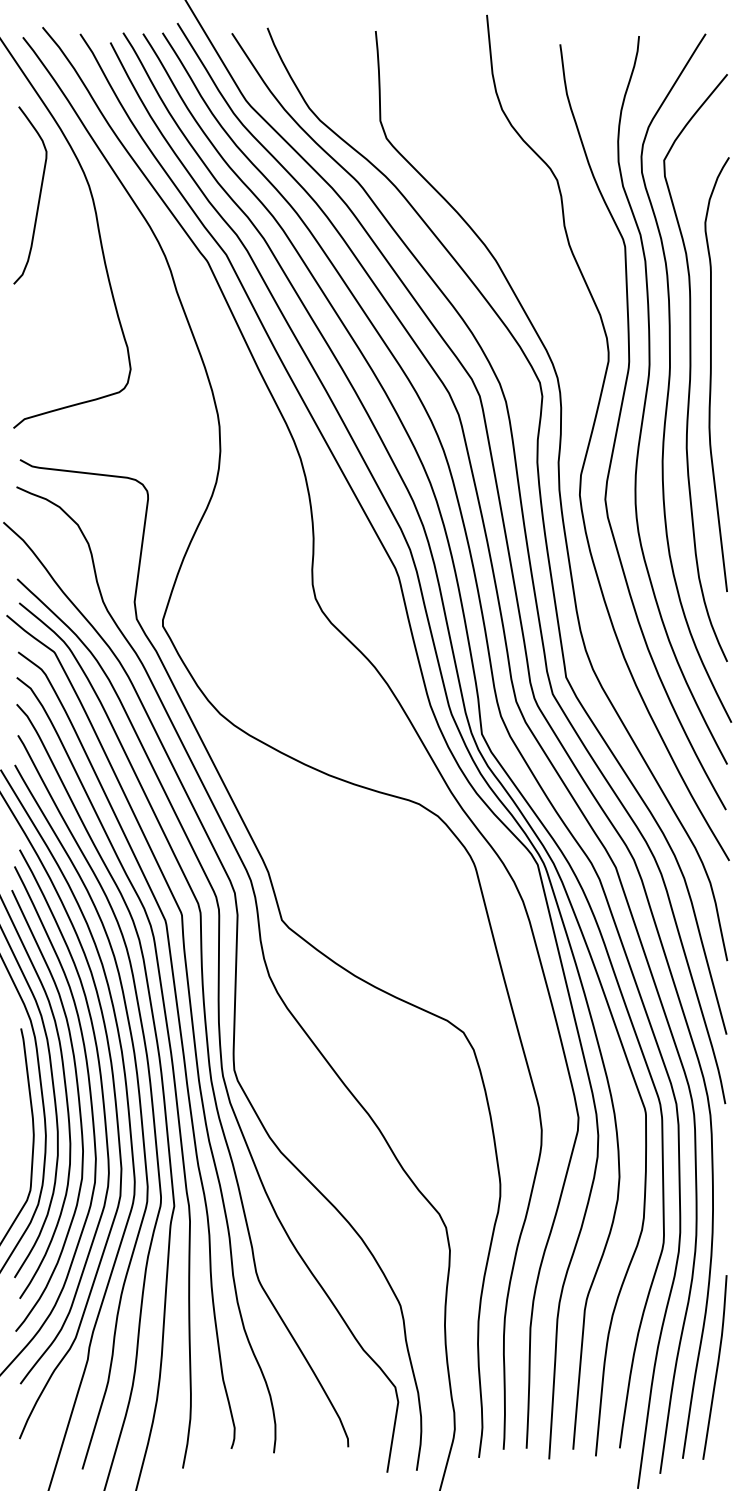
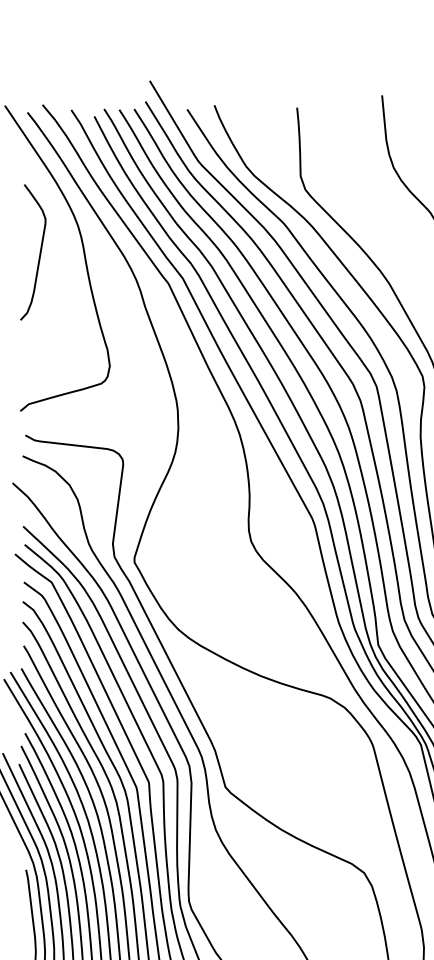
curve: (38, 197) -> (39, 253), moved

